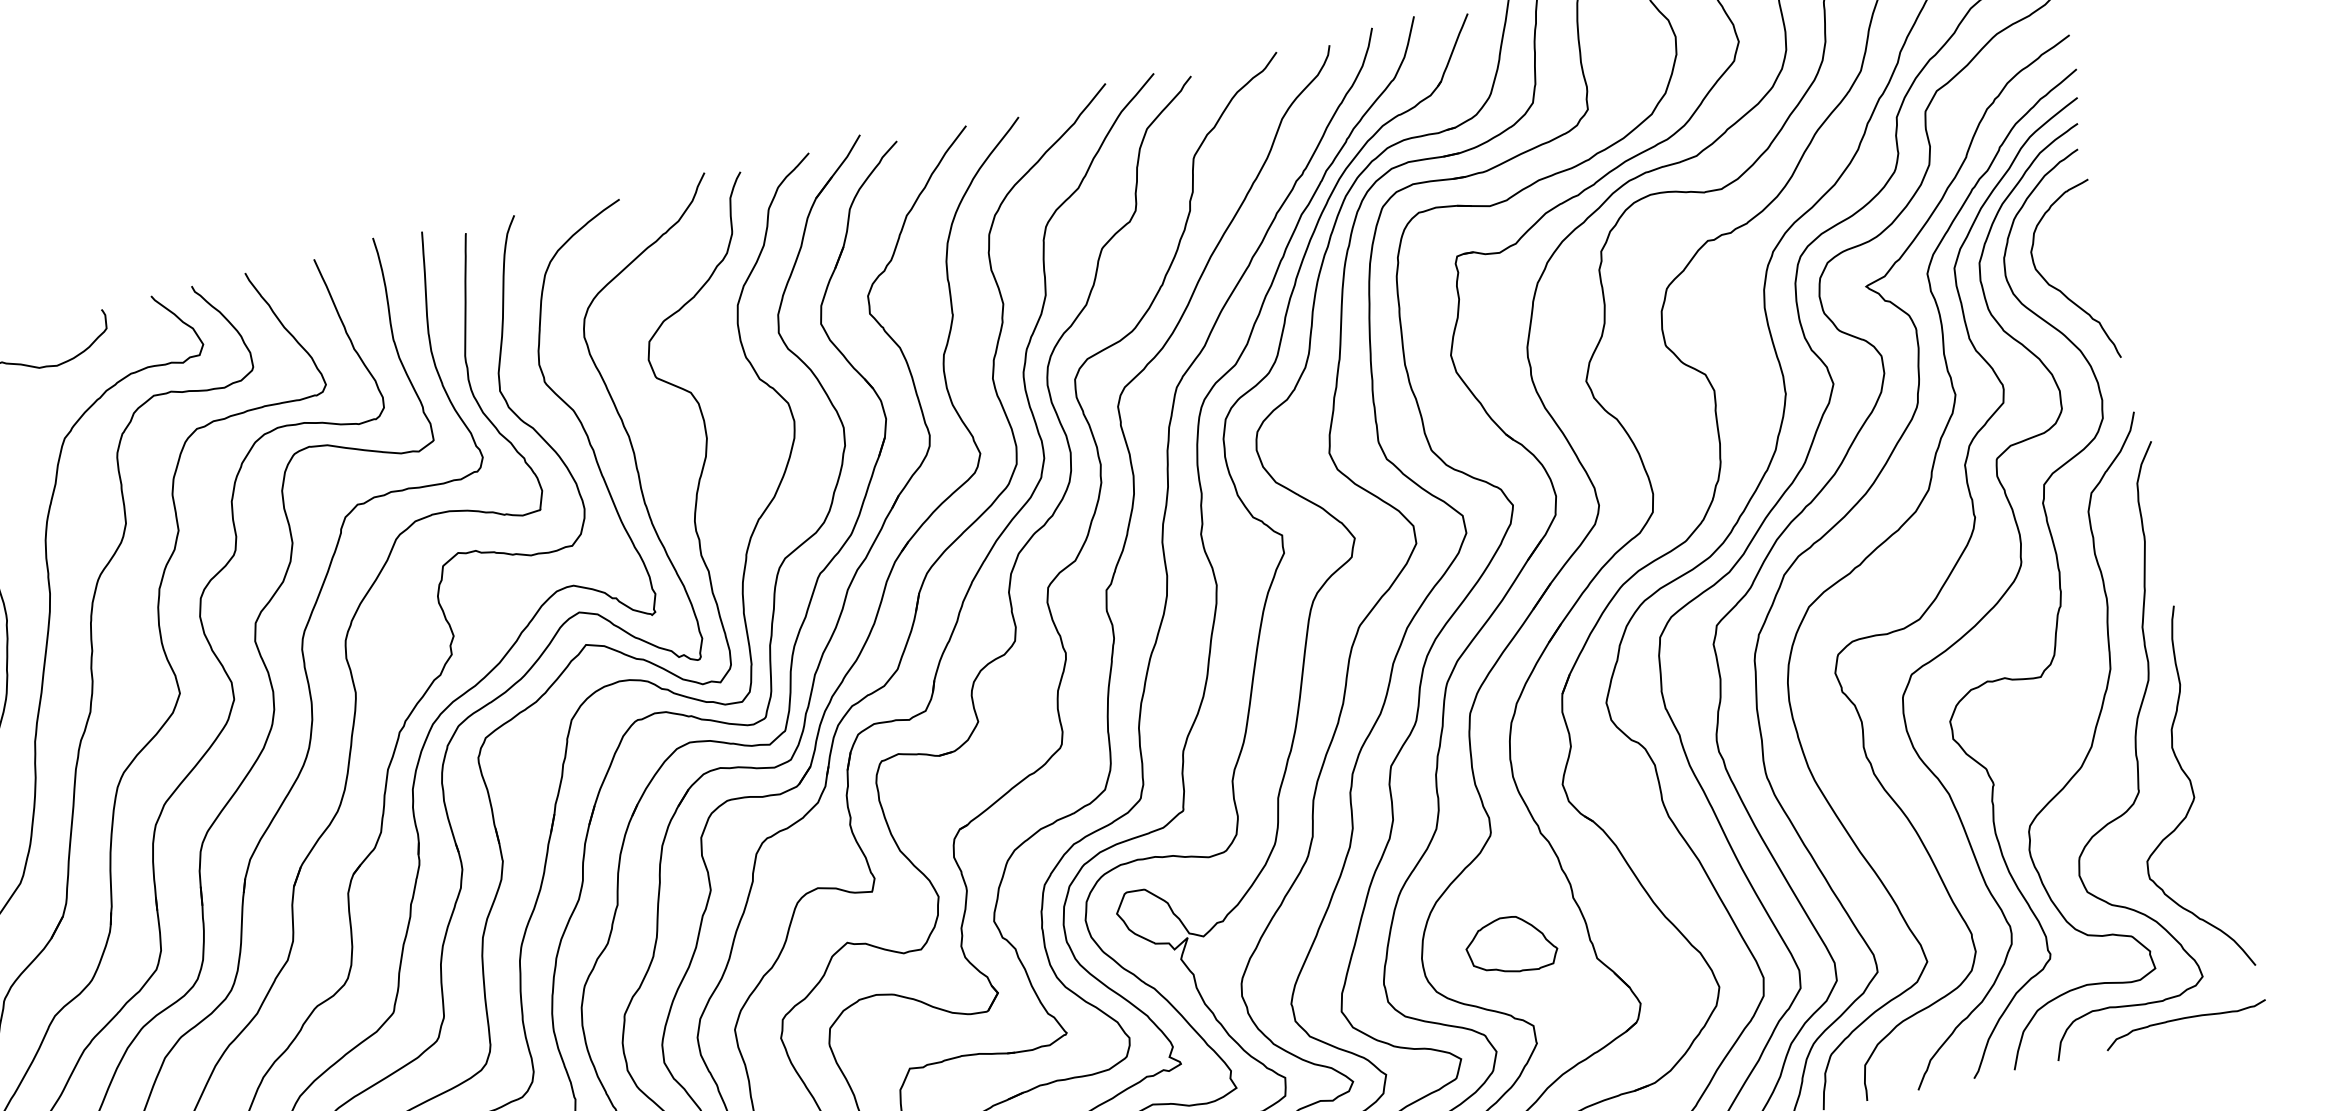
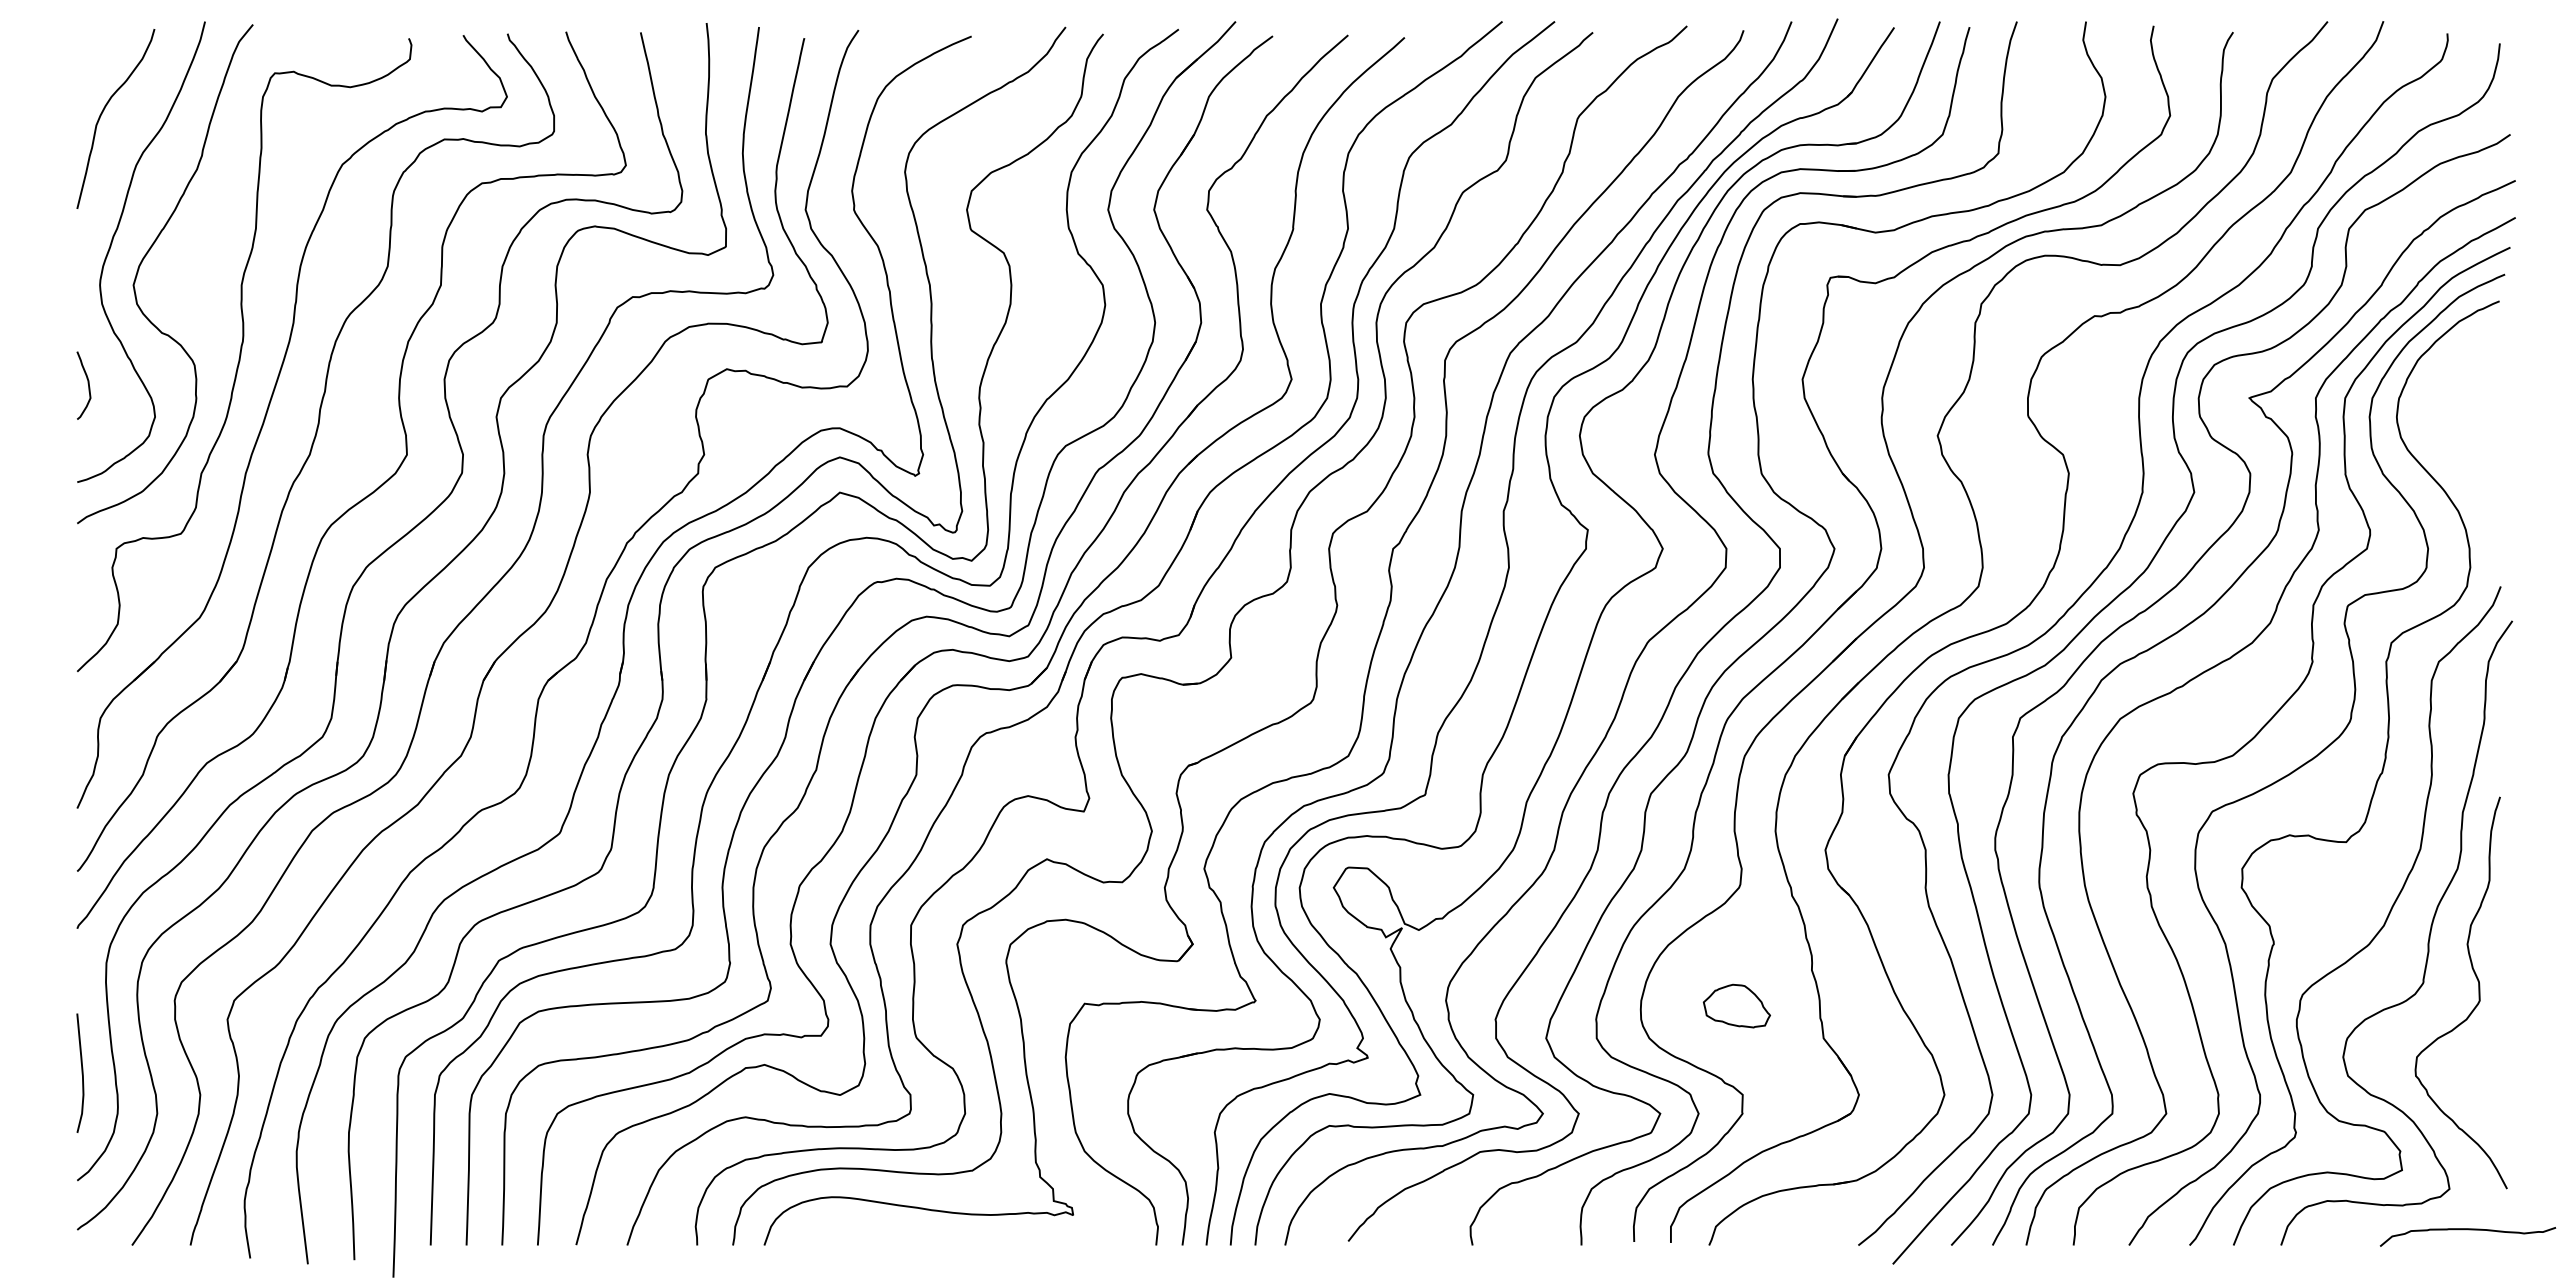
curve: (2061, 290) -> (2451, 444), removed
part: (1510, 944) -> (1736, 1005), size x0.7
curve: (2184, 1019) -> (2467, 1230), moved

